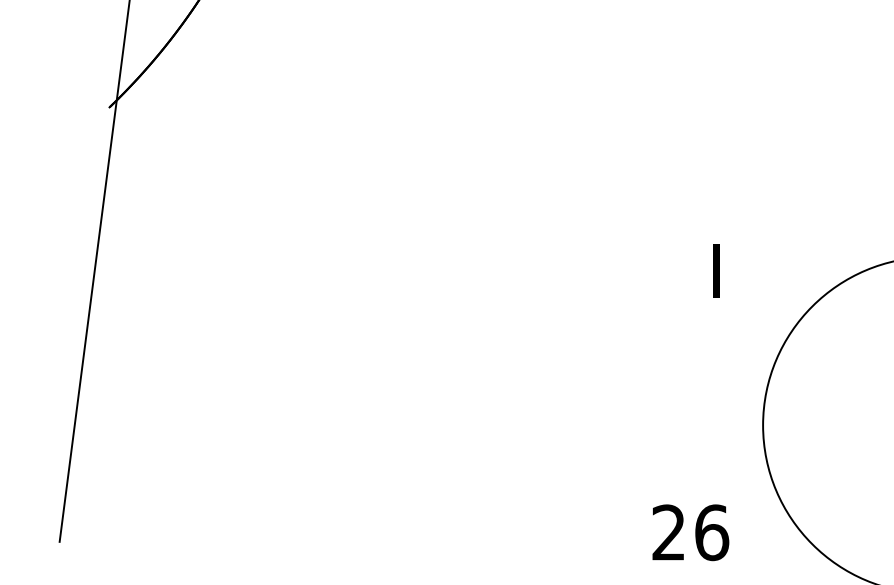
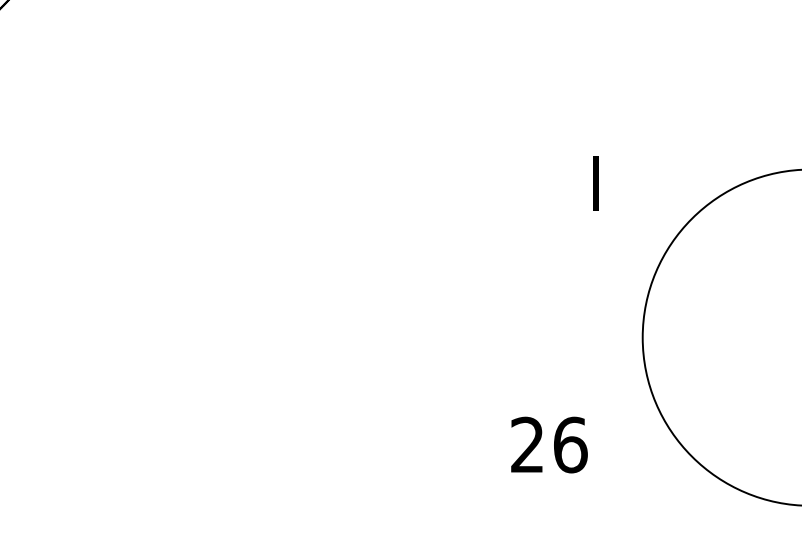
text: (690, 532) -> (549, 444), moved

